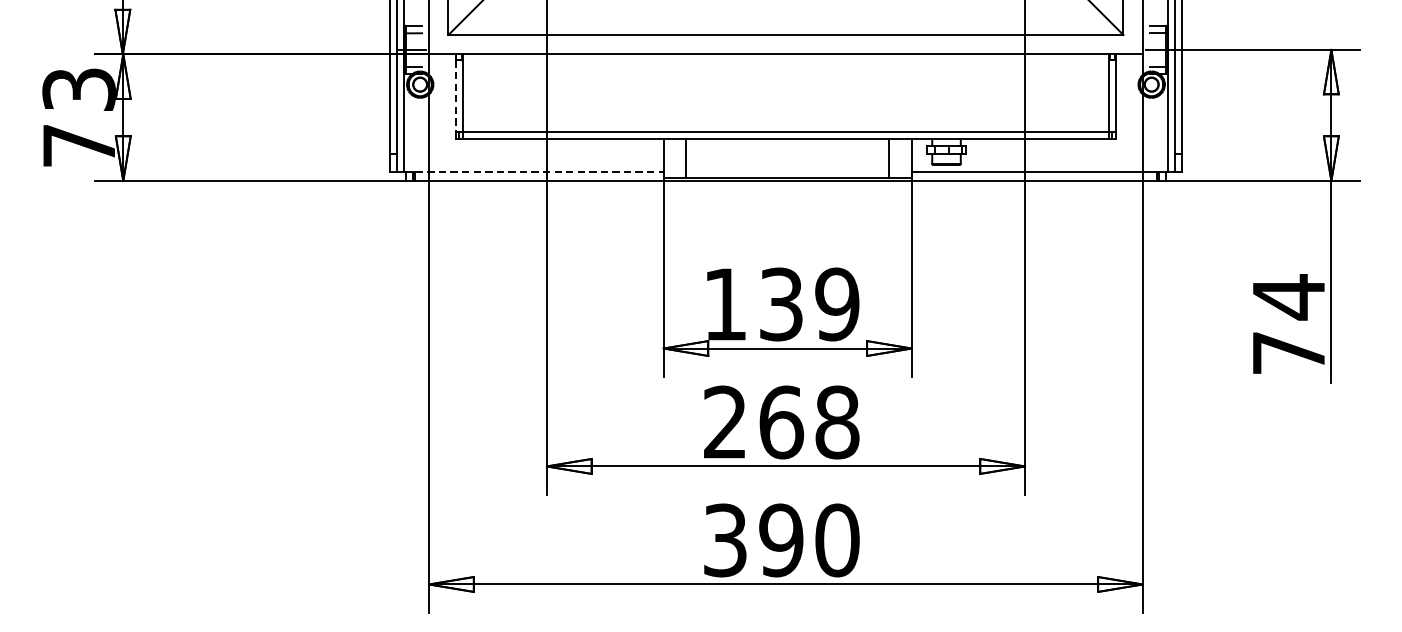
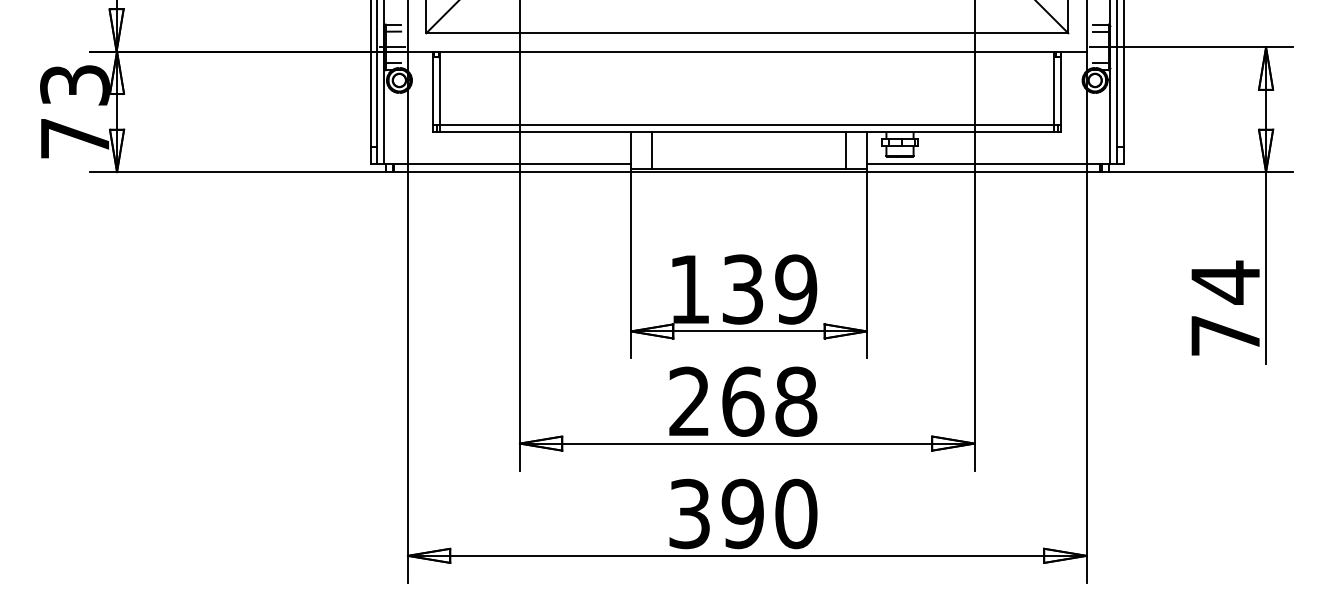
line: (456, 96) -> (433, 91), dashed -> solid
line: (534, 171) -> (508, 163), dashed -> solid

